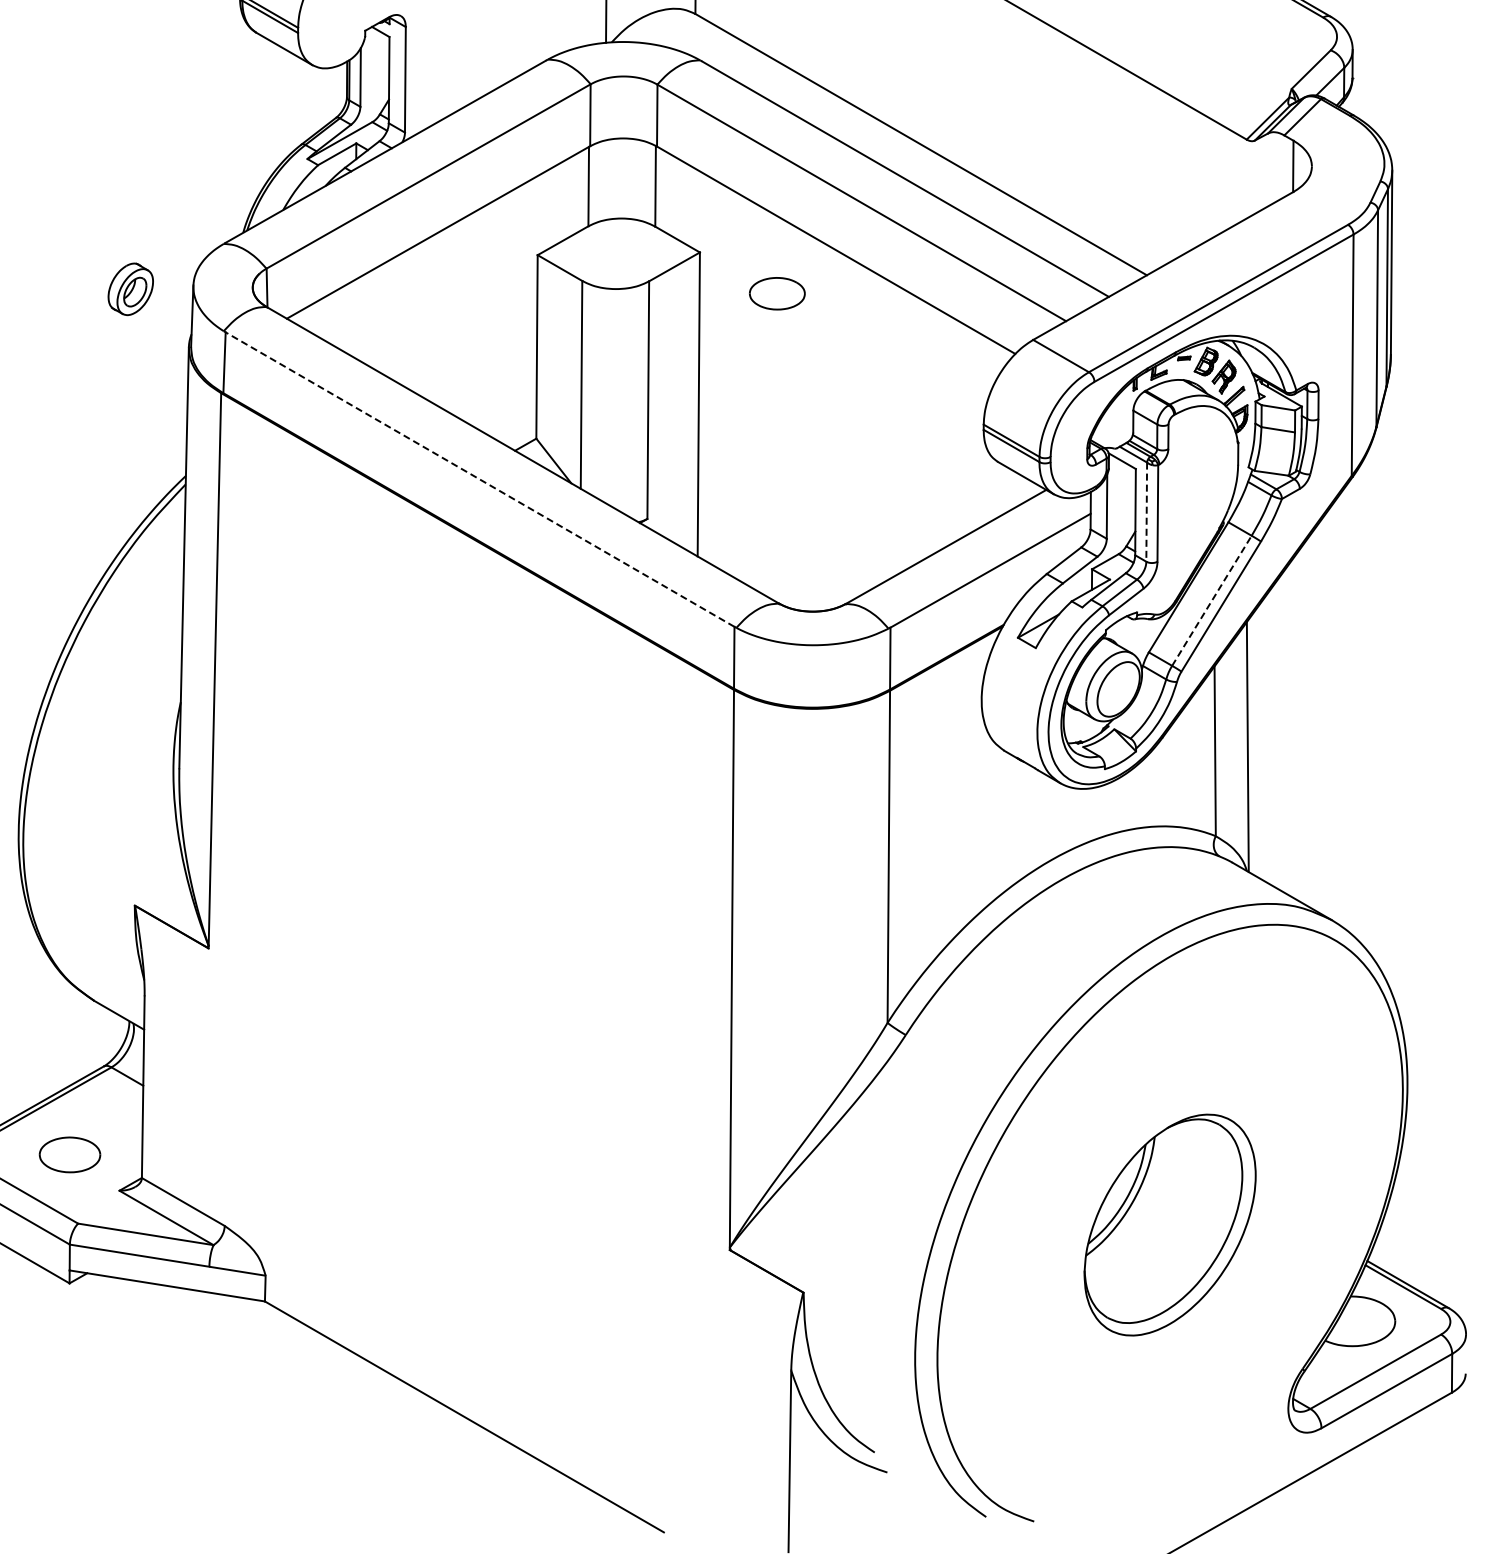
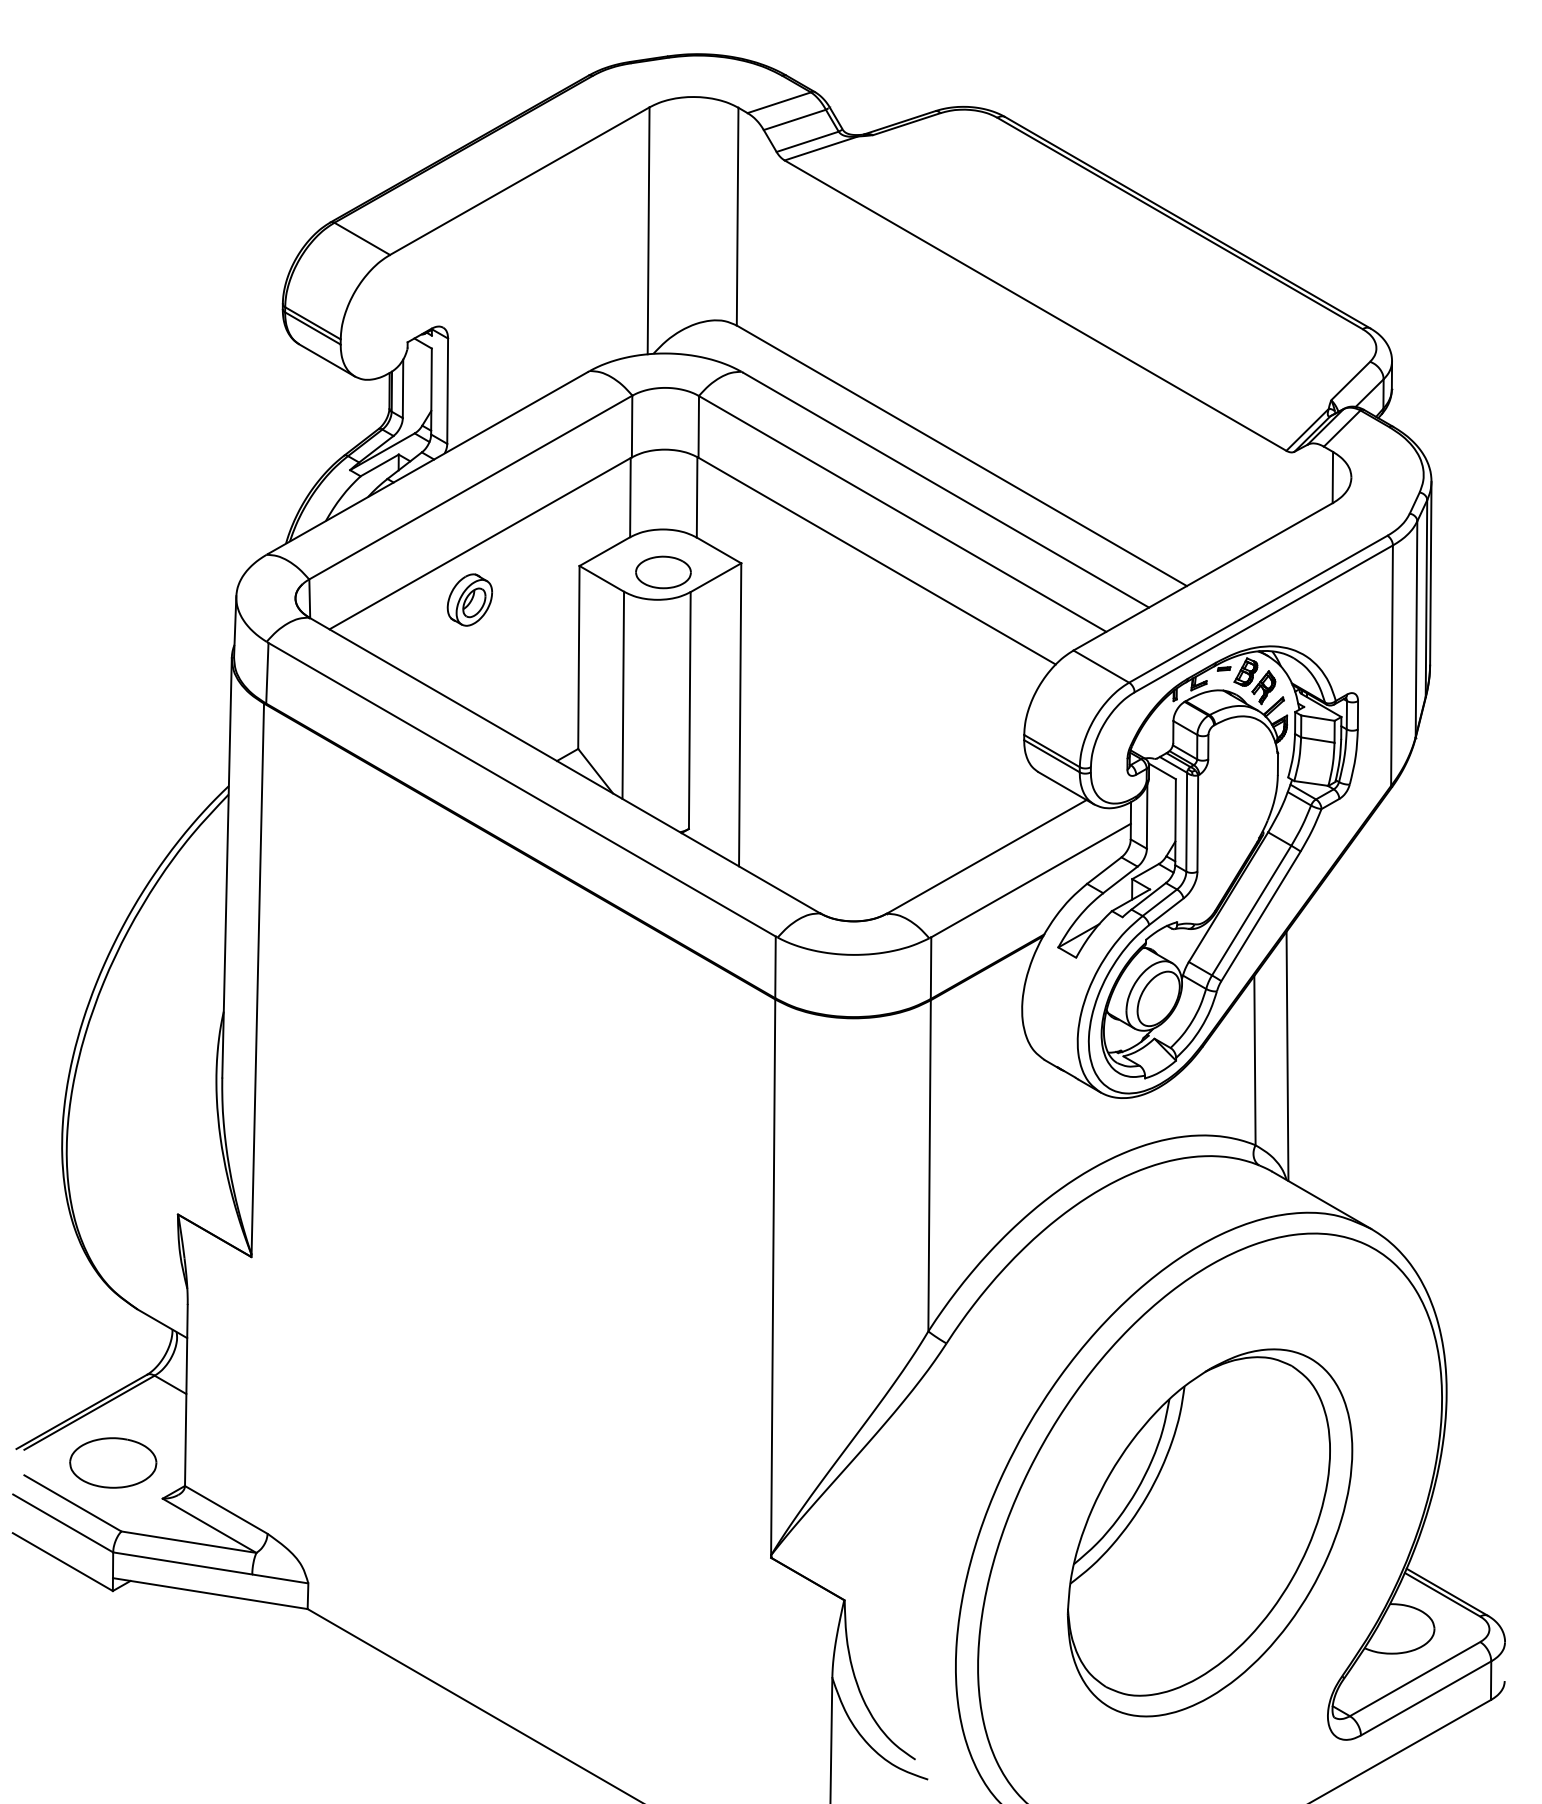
part: (130, 288) -> (469, 599), moved
part: (777, 293) -> (663, 572), moved
line: (479, 479) -> (521, 789), dashed -> solid
line: (1146, 512) -> (1186, 822), dashed -> solid
line: (1211, 600) -> (1251, 910), dashed -> solid
part: (70, 1154) -> (113, 1462), size x1.43
part: (1169, 1224) -> (1209, 1532), size x1.67

